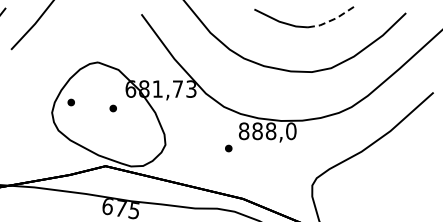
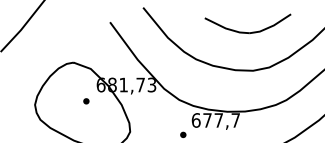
line: (334, 19) -> (272, 26), dashed -> solid
part: (70, 102) -> (50, 96), removed
text: (267, 131) -> (215, 120), 888,0 -> 677,7

